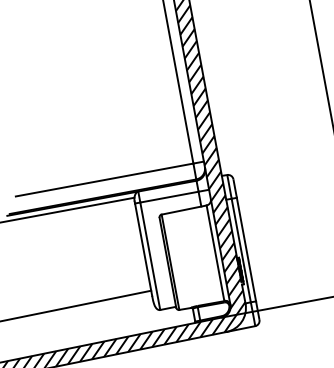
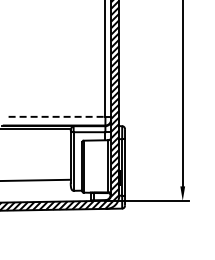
line: (105, 179) -> (57, 116), solid -> dashed

